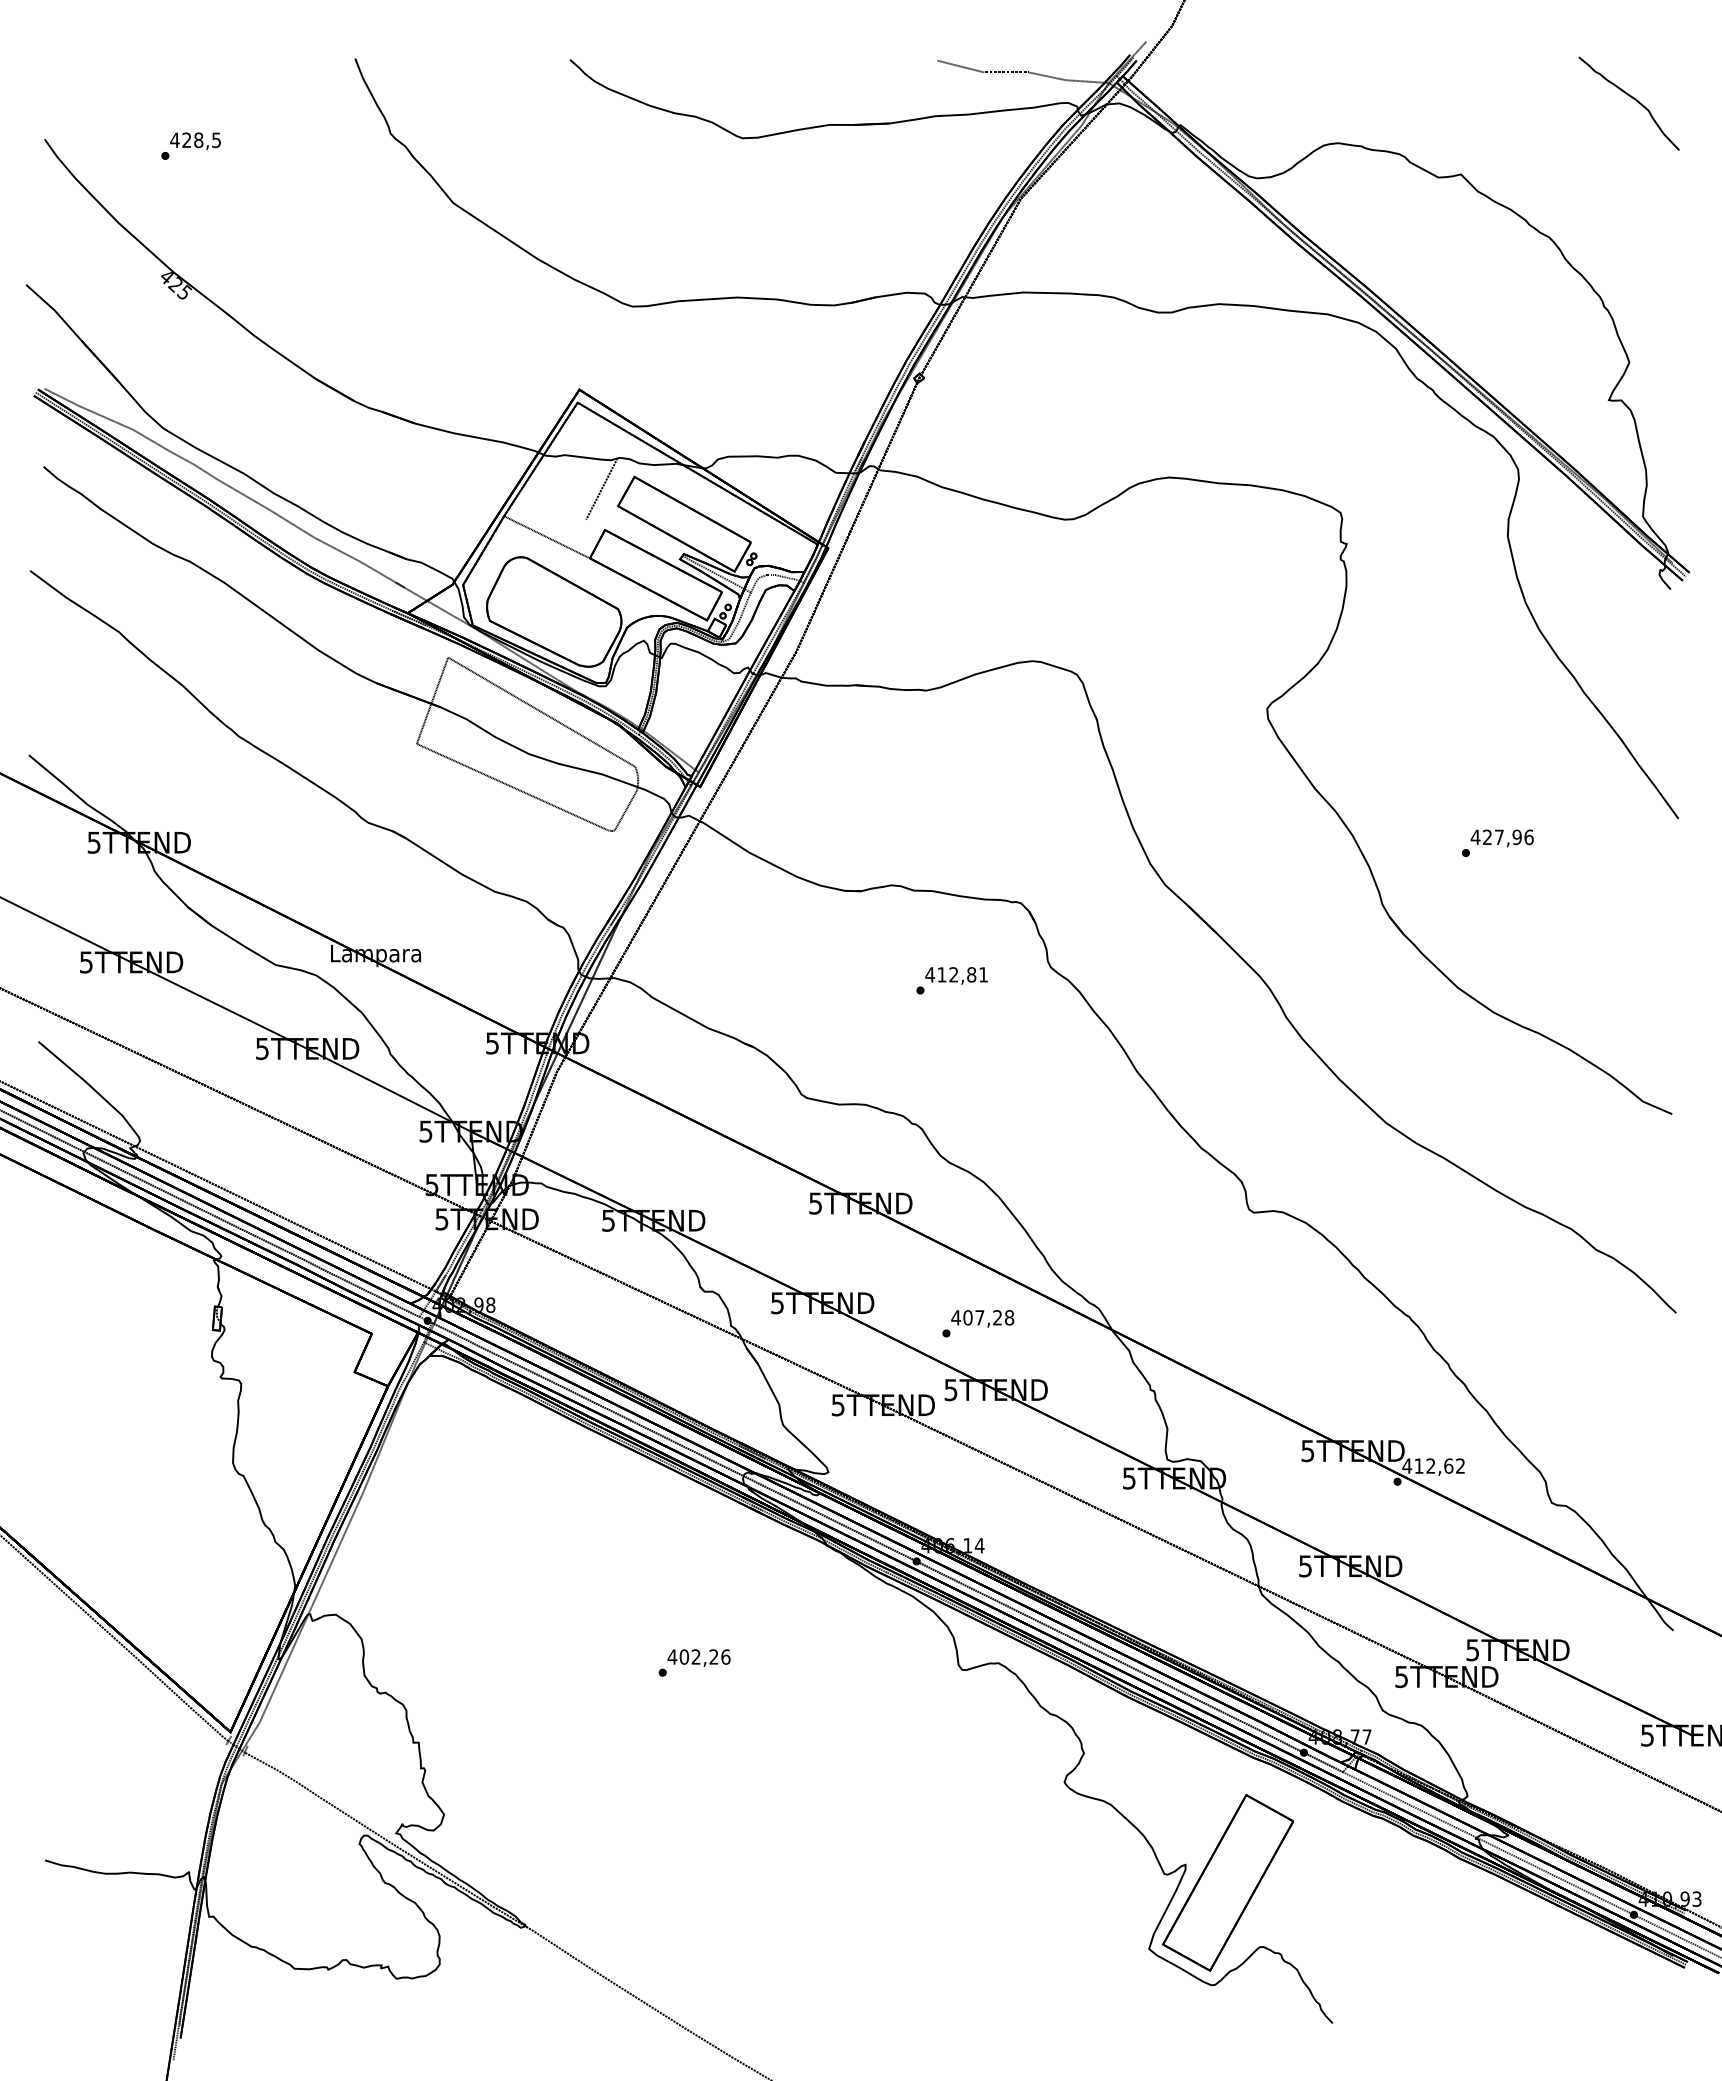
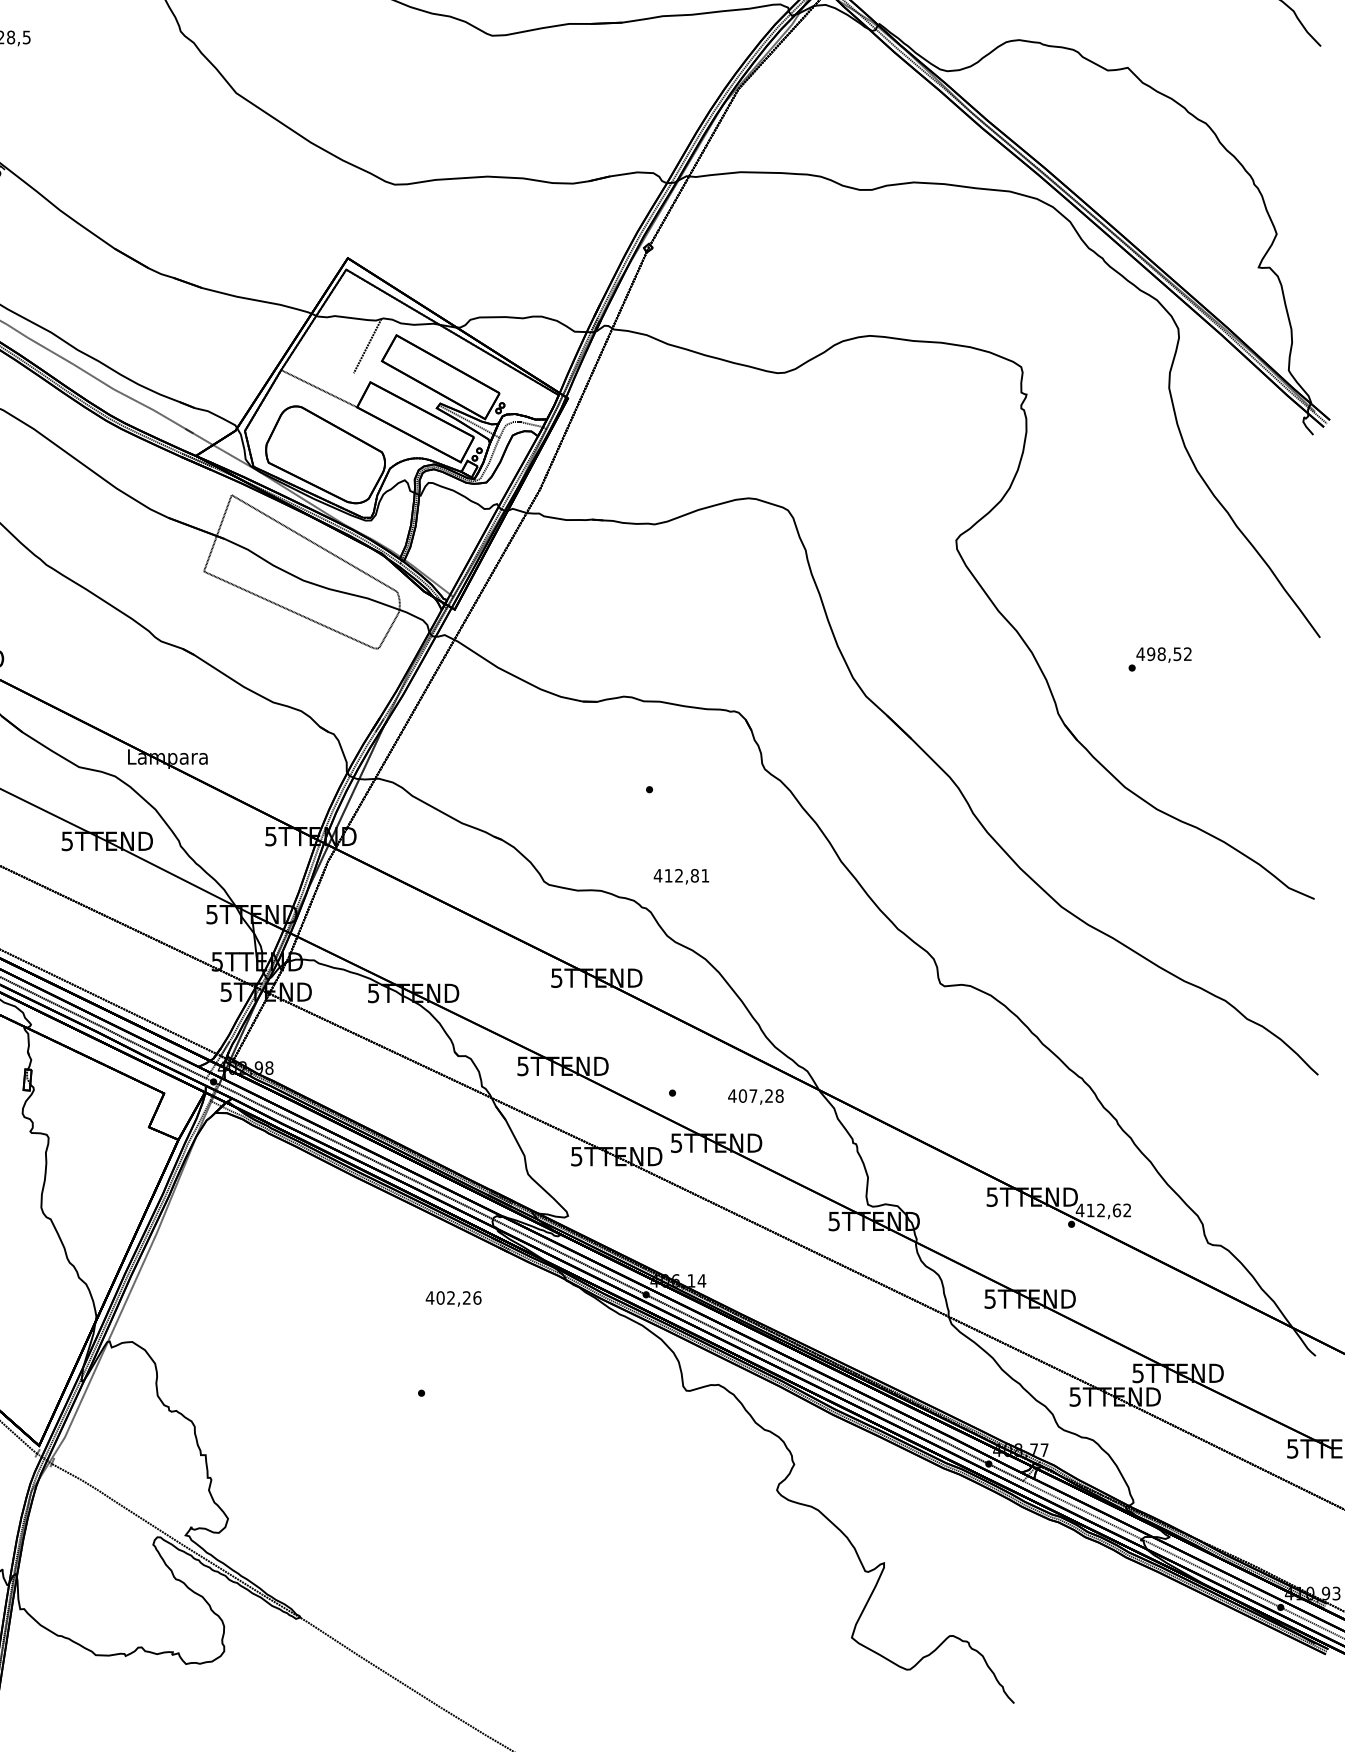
text: (1507, 837) -> (1168, 654), 427,96 -> 498,52
text: (956, 975) -> (681, 876), moved
text: (982, 1318) -> (755, 1096), moved
text: (698, 1657) -> (453, 1298), moved
part: (1227, 1882) -> (921, 1578), removed

